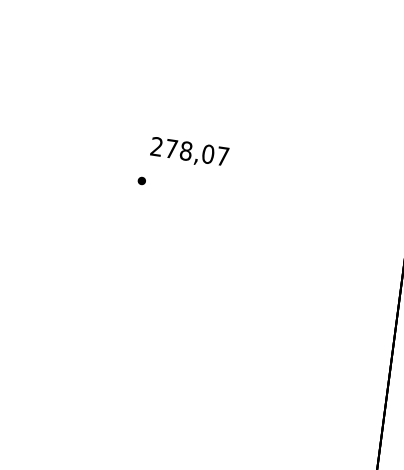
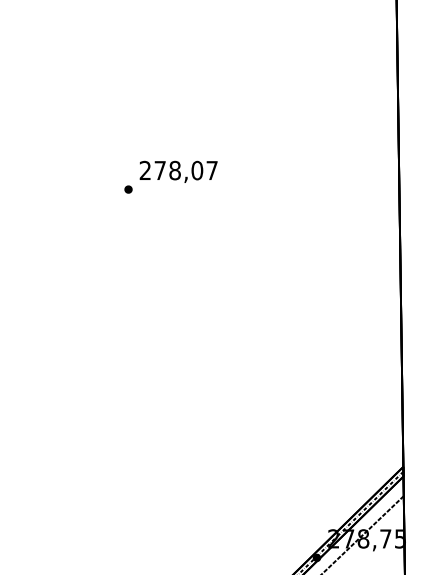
text: (189, 152) -> (178, 171), moved

